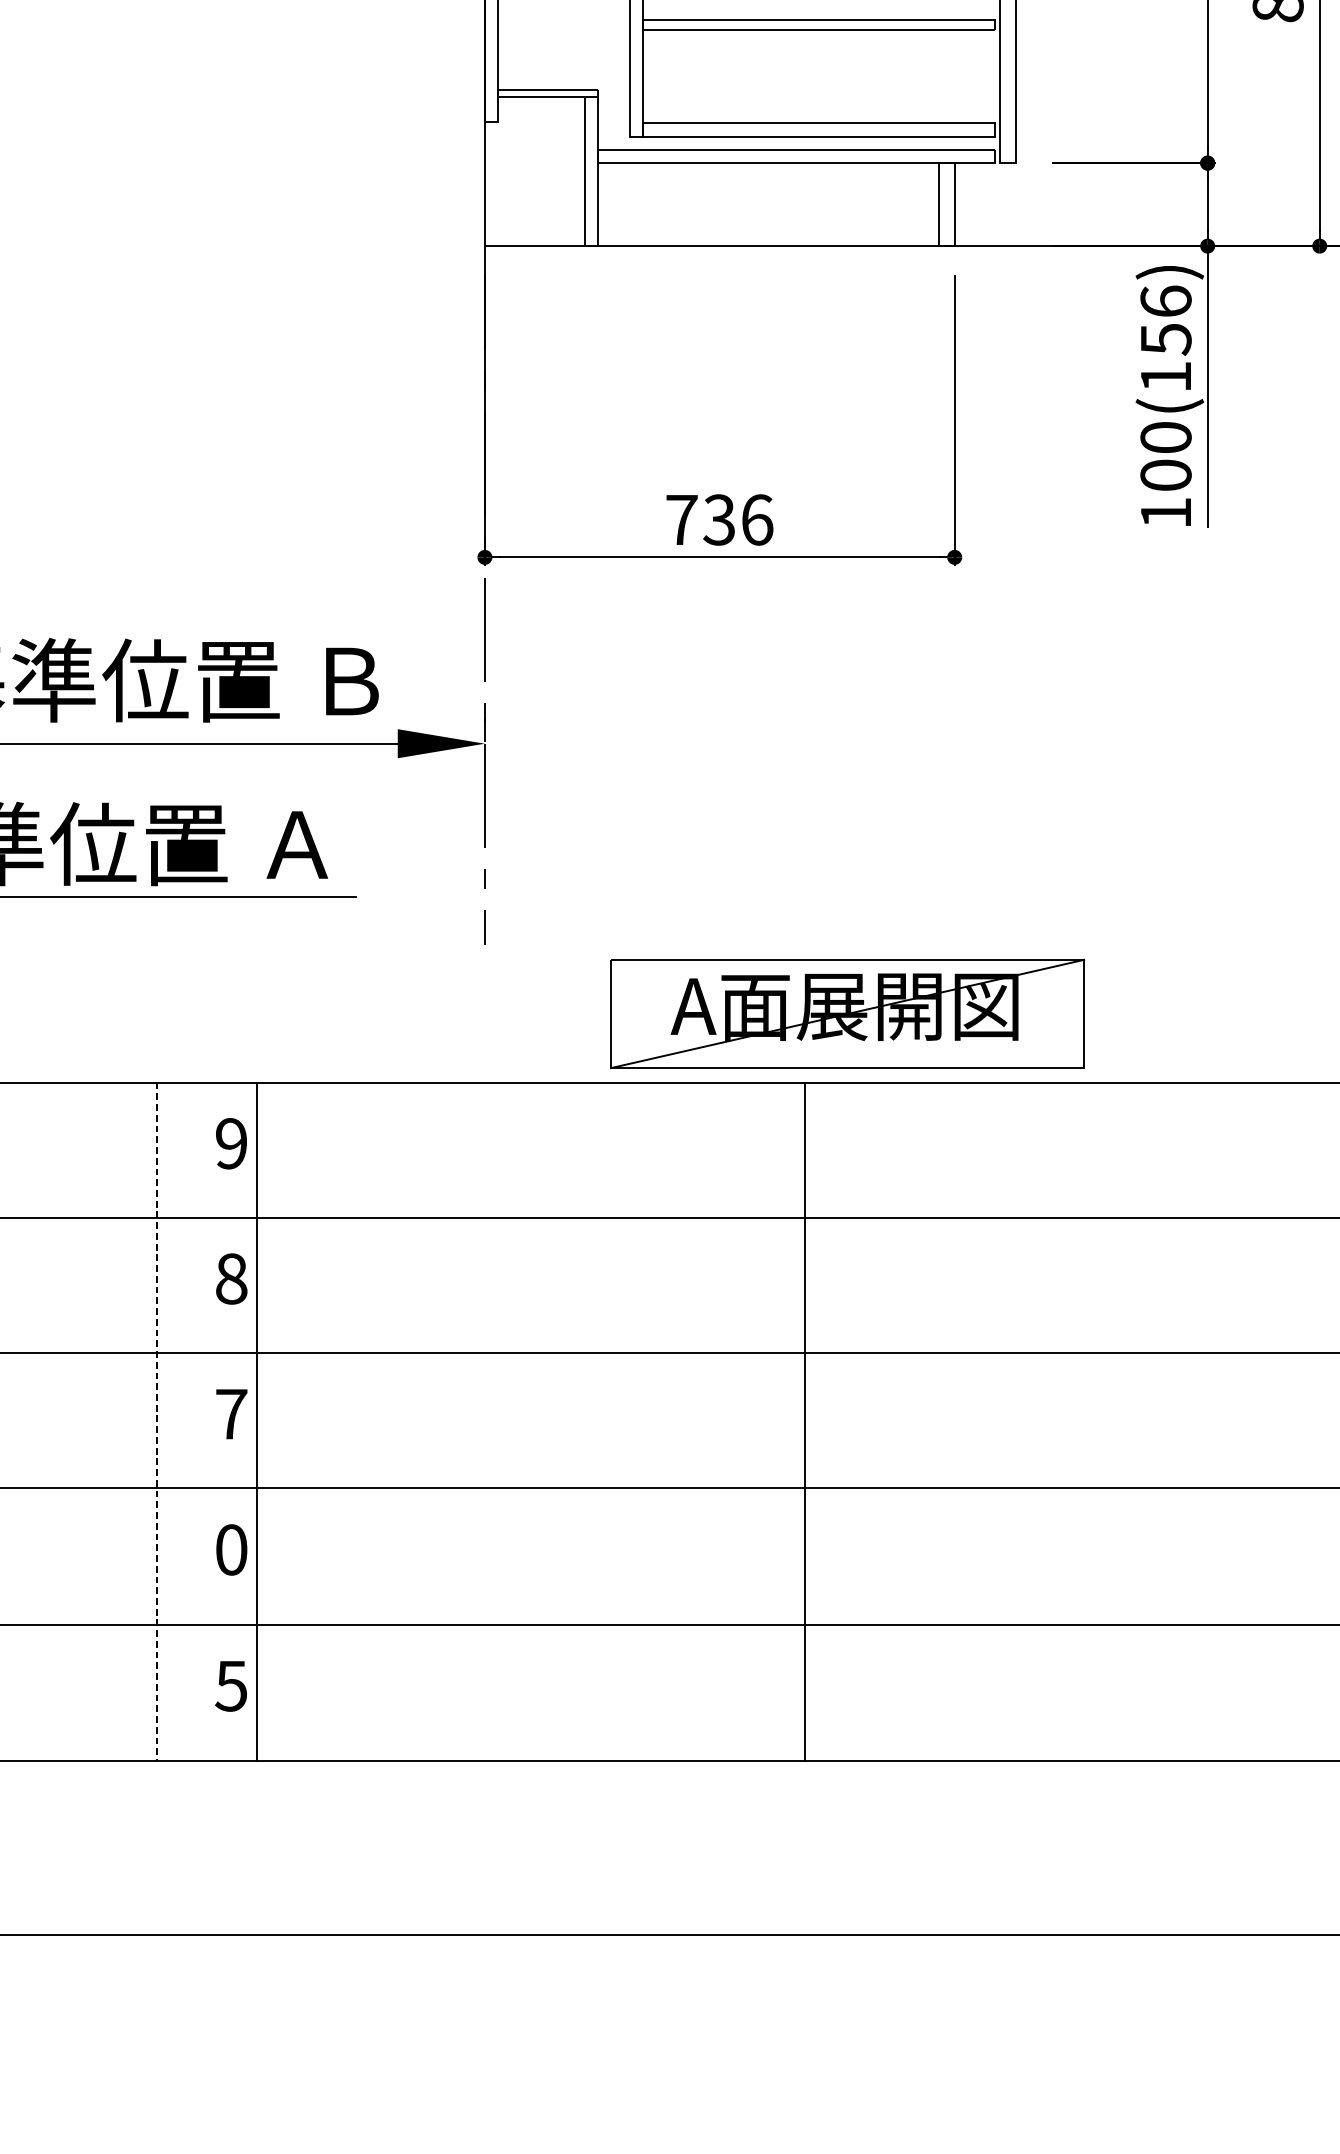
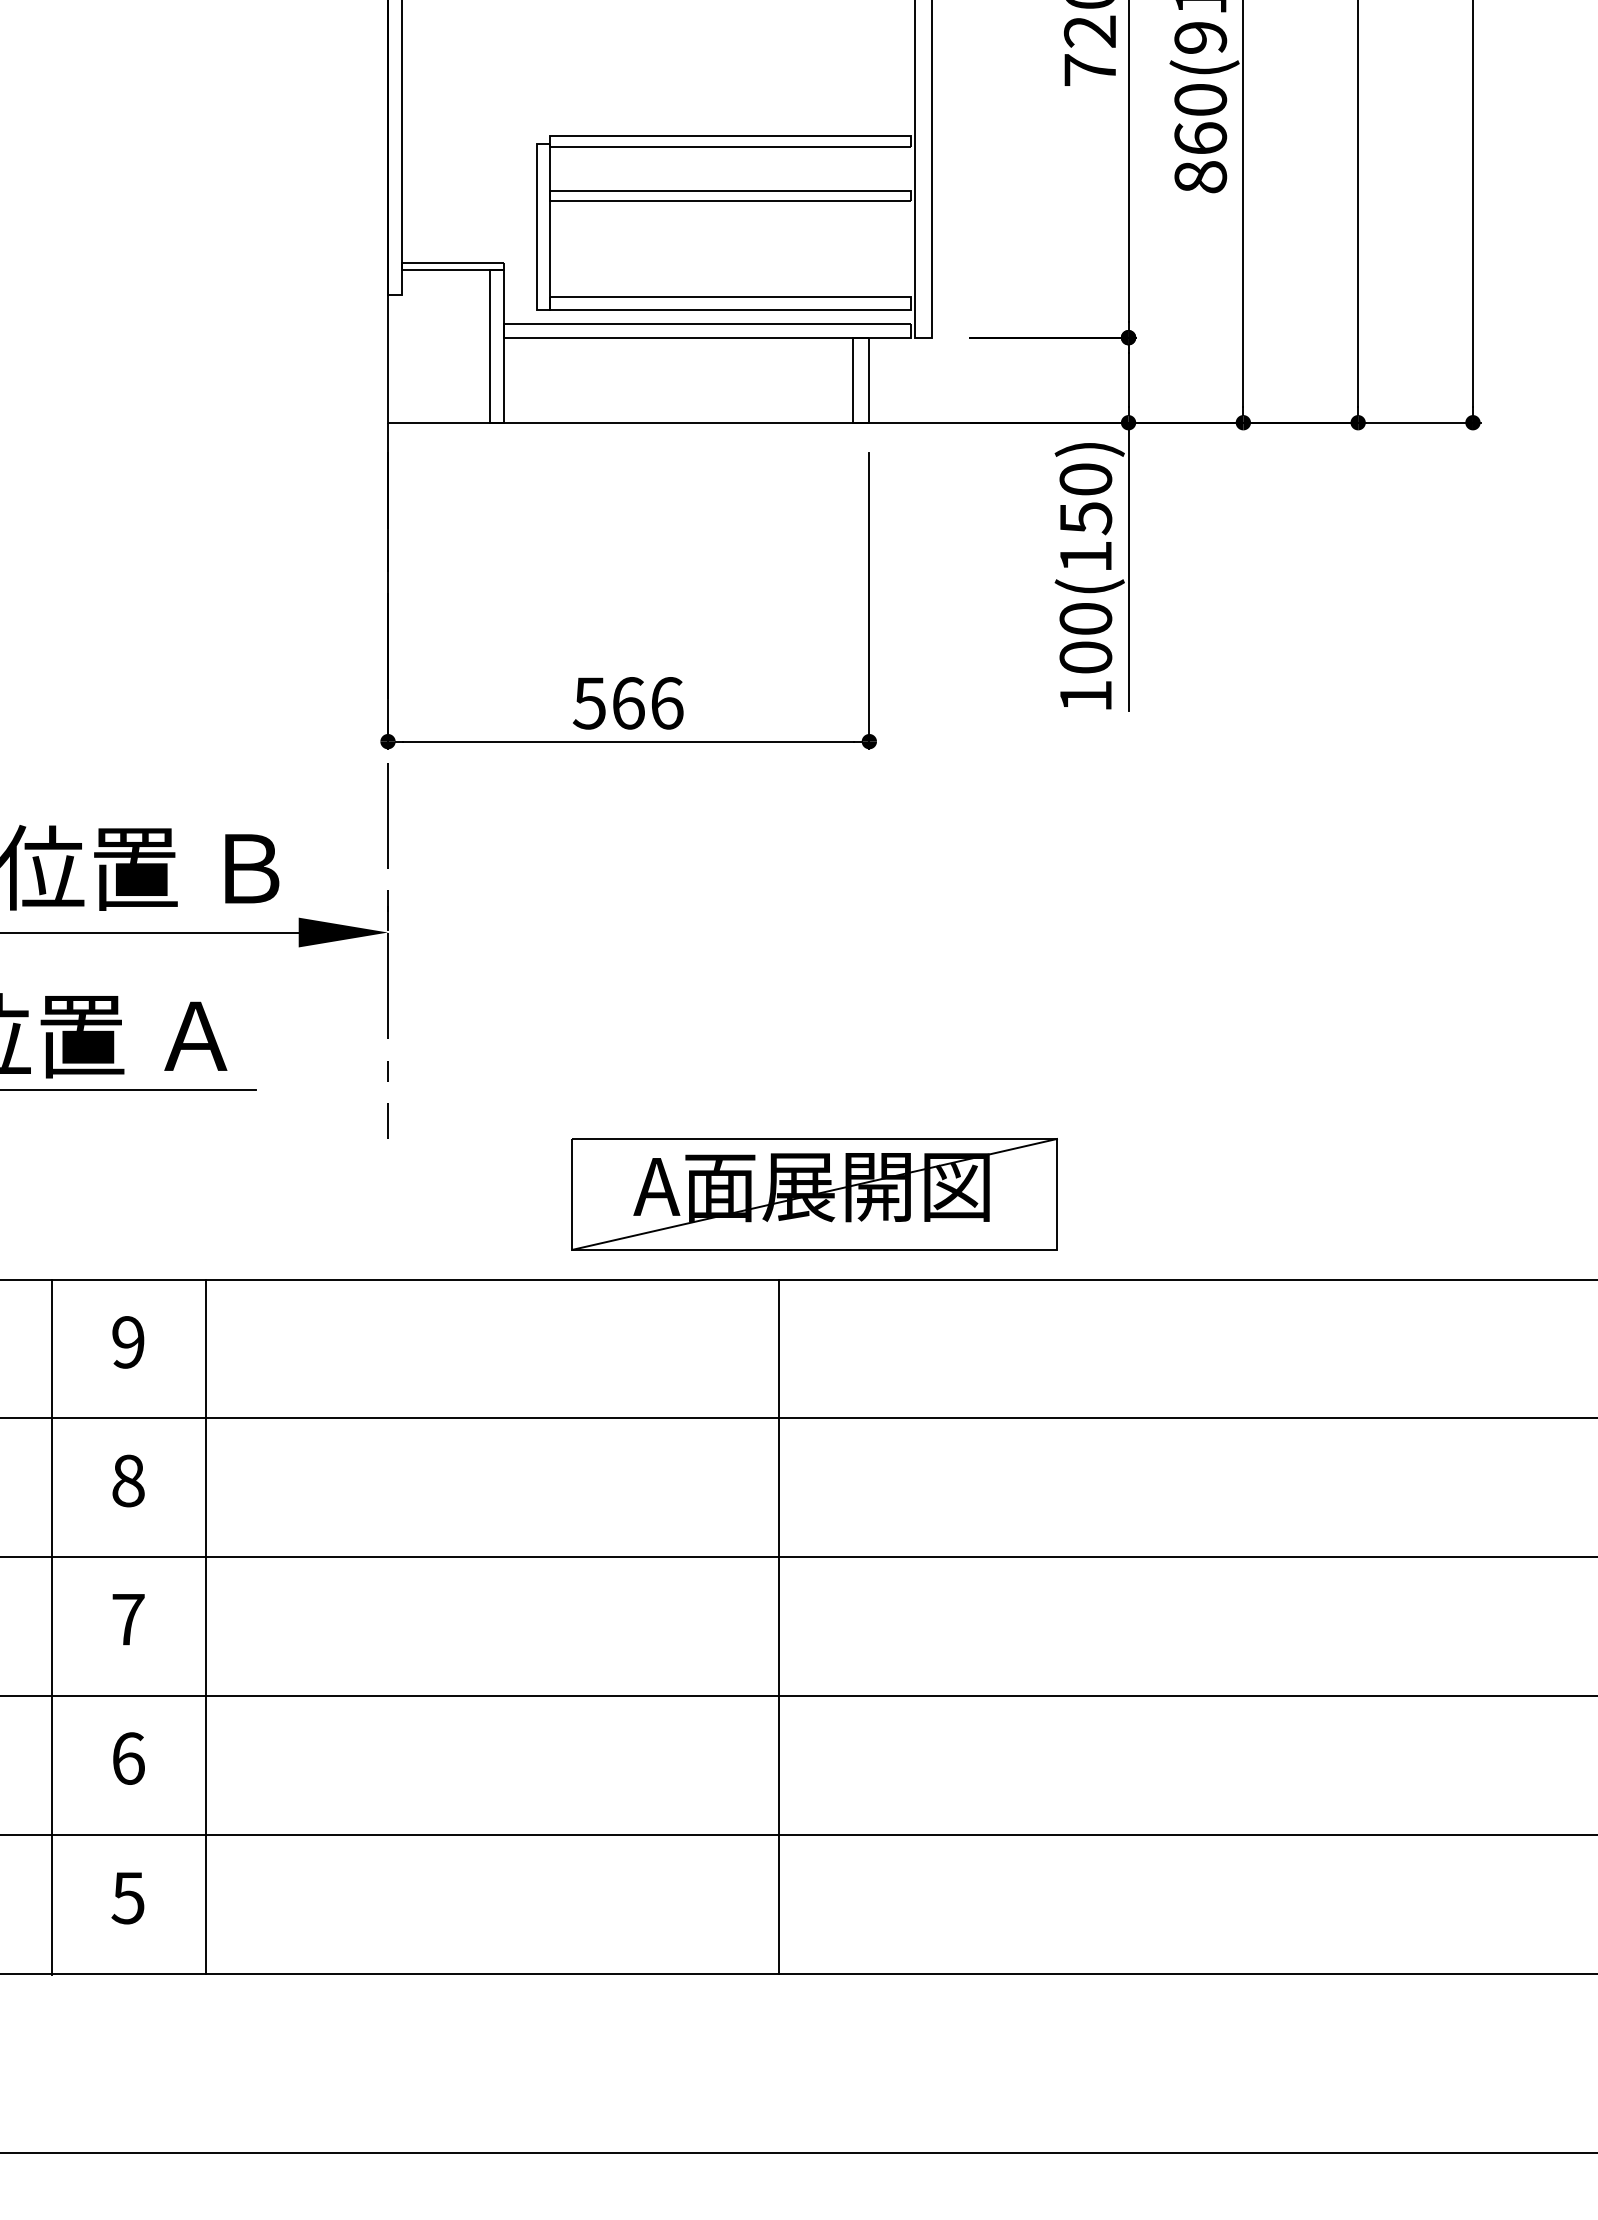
text: (1165, 301) -> (1085, 479), 100(156) -> 100(150)
text: (700, 520) -> (608, 703), 736 -> 566
part: (847, 1014) -> (814, 1194), moved
line: (156, 1421) -> (51, 1627), dashed -> solid
line: (257, 1421) -> (205, 1626), moved
line: (805, 1421) -> (779, 1626), moved
text: (231, 1549) -> (128, 1758), 0 -> 6

